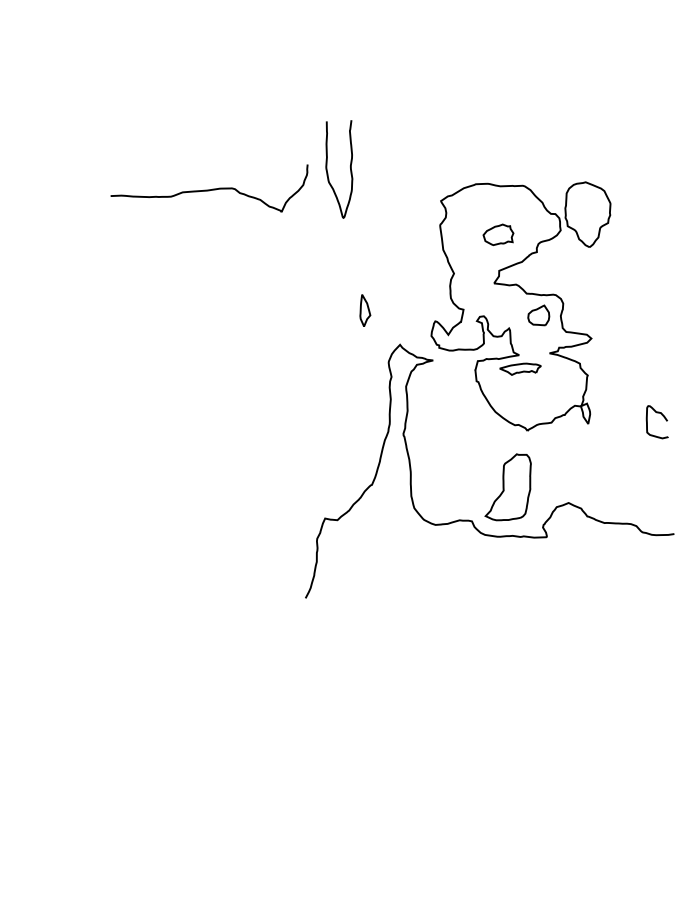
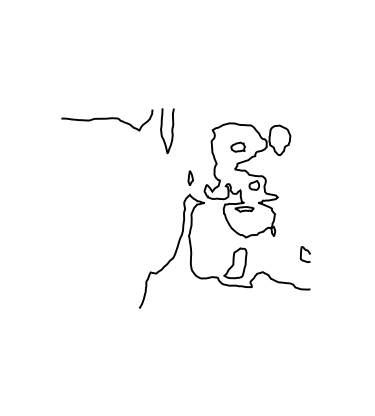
curve: (349, 170) -> (171, 131), moved
part: (364, 309) -> (190, 177), moved
curve: (648, 422) -> (301, 254), moved

